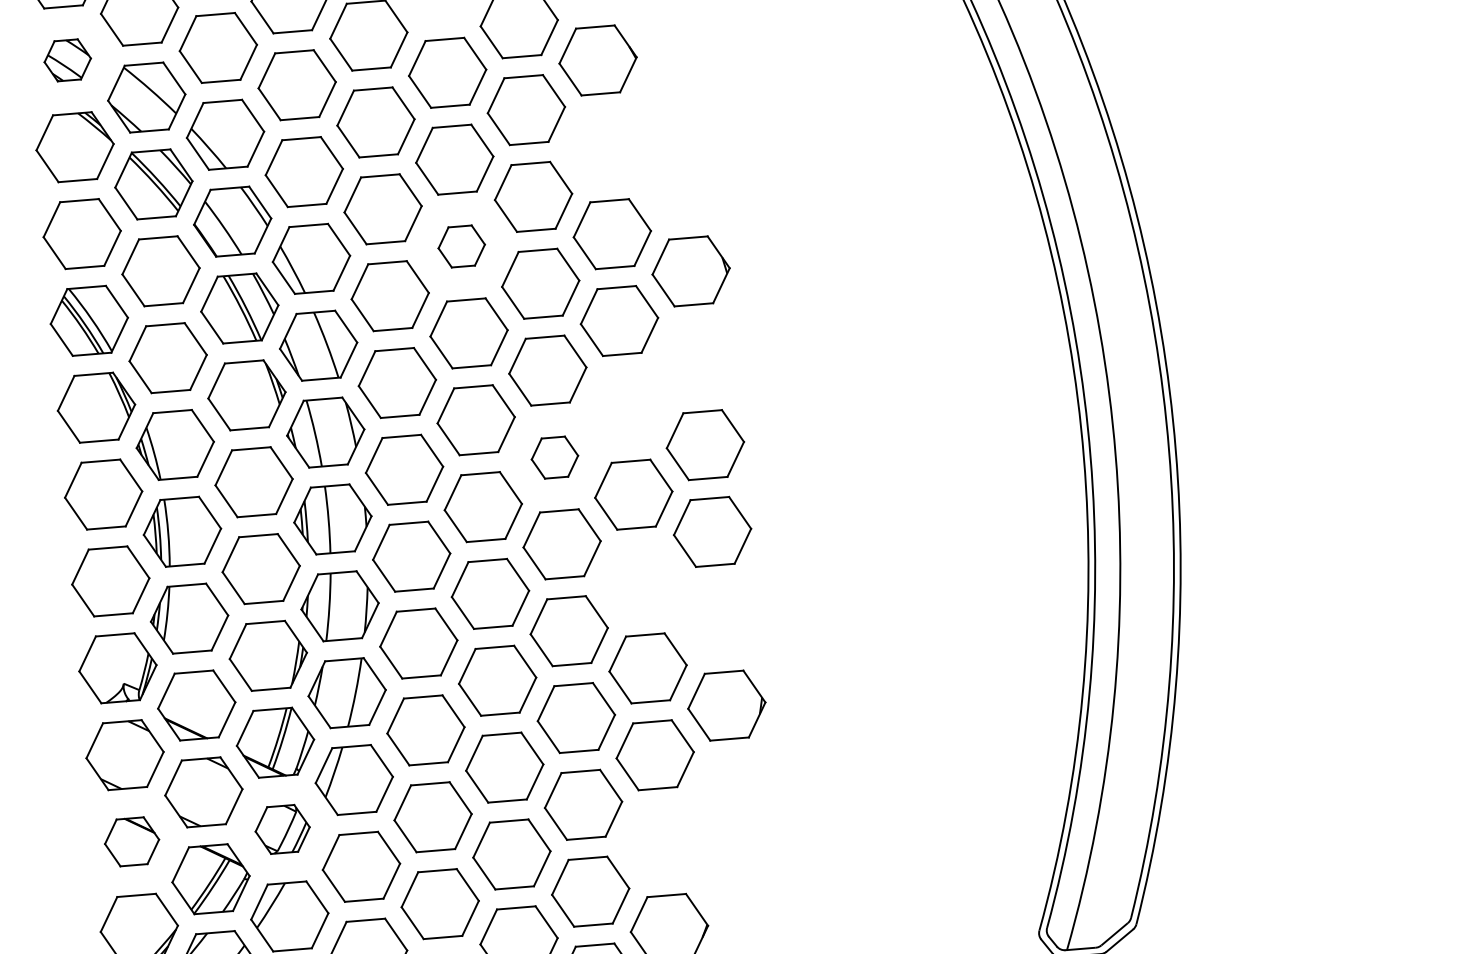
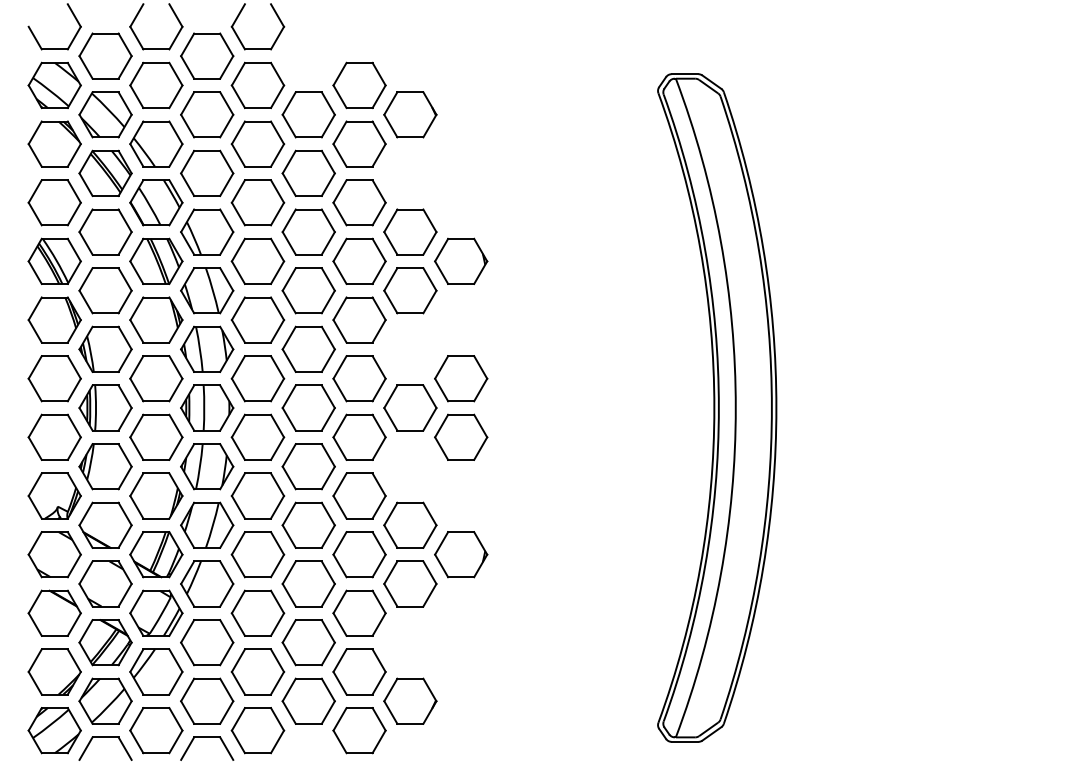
part: (67, 60) -> (54, 85), size x1.67
part: (461, 245) -> (308, 231), size x1.67
part: (554, 457) -> (359, 378), size x1.67
part: (282, 828) -> (156, 612), size x1.43
part: (131, 840) -> (54, 612), size x1.43

